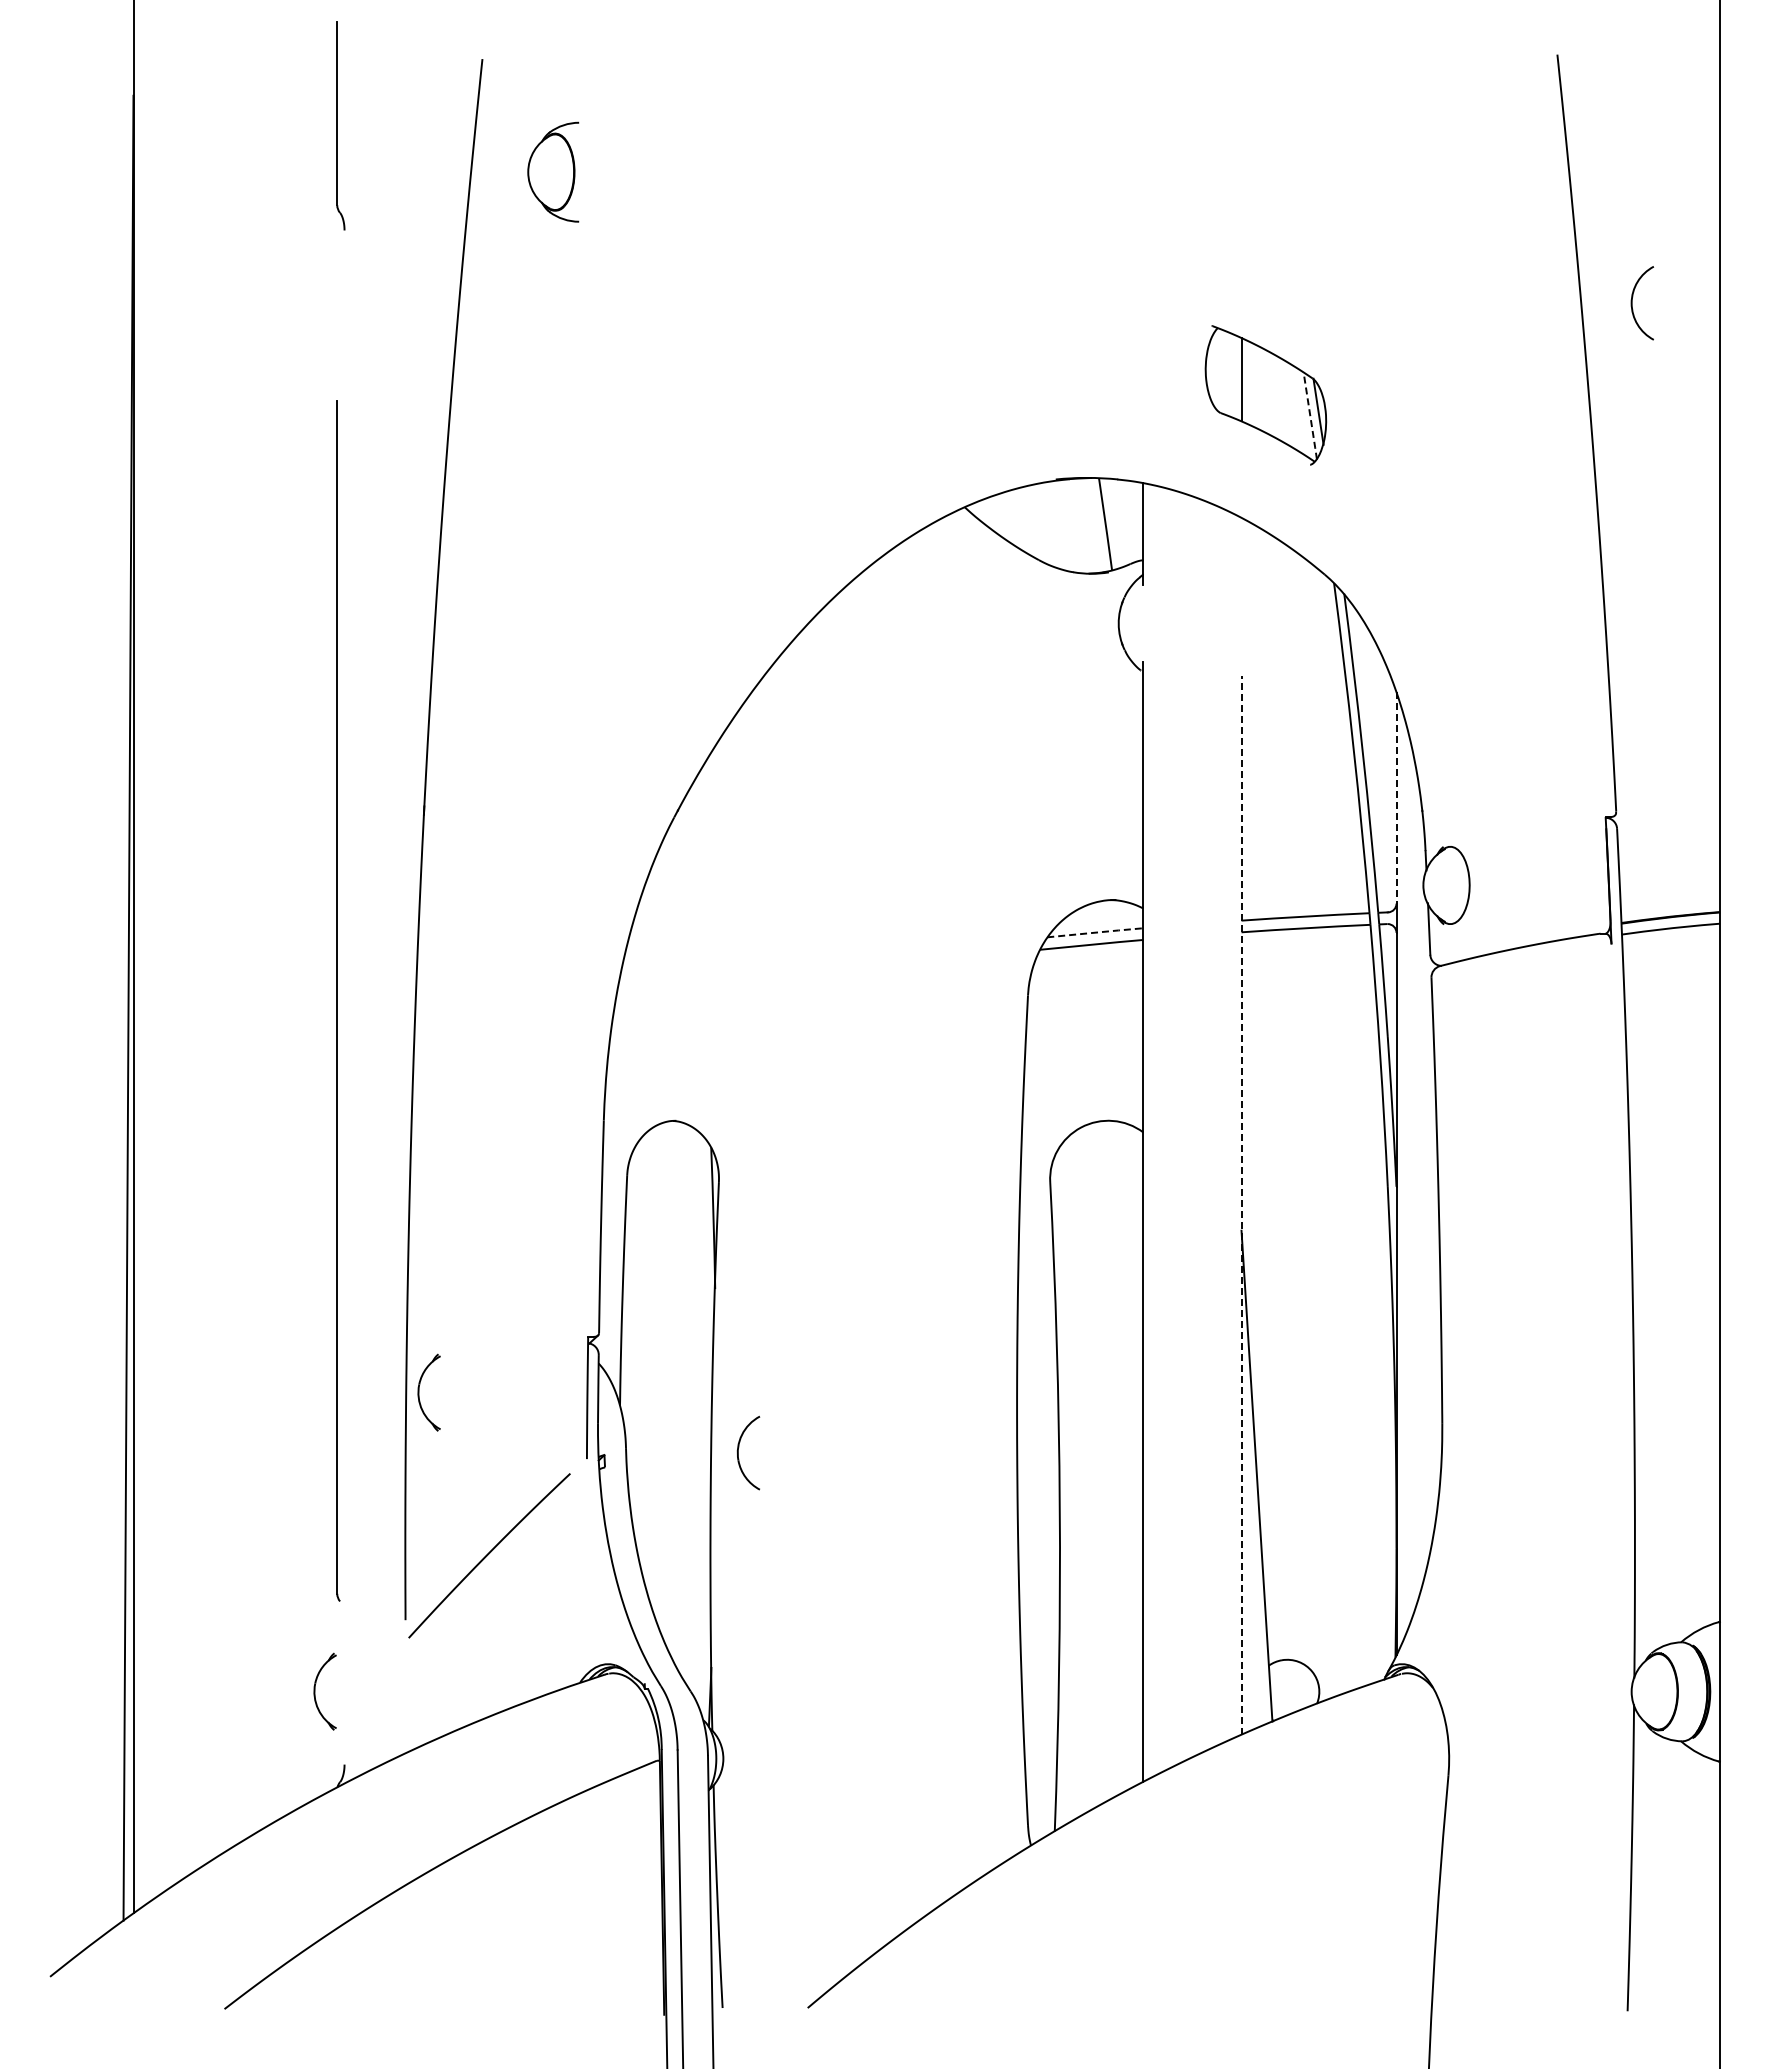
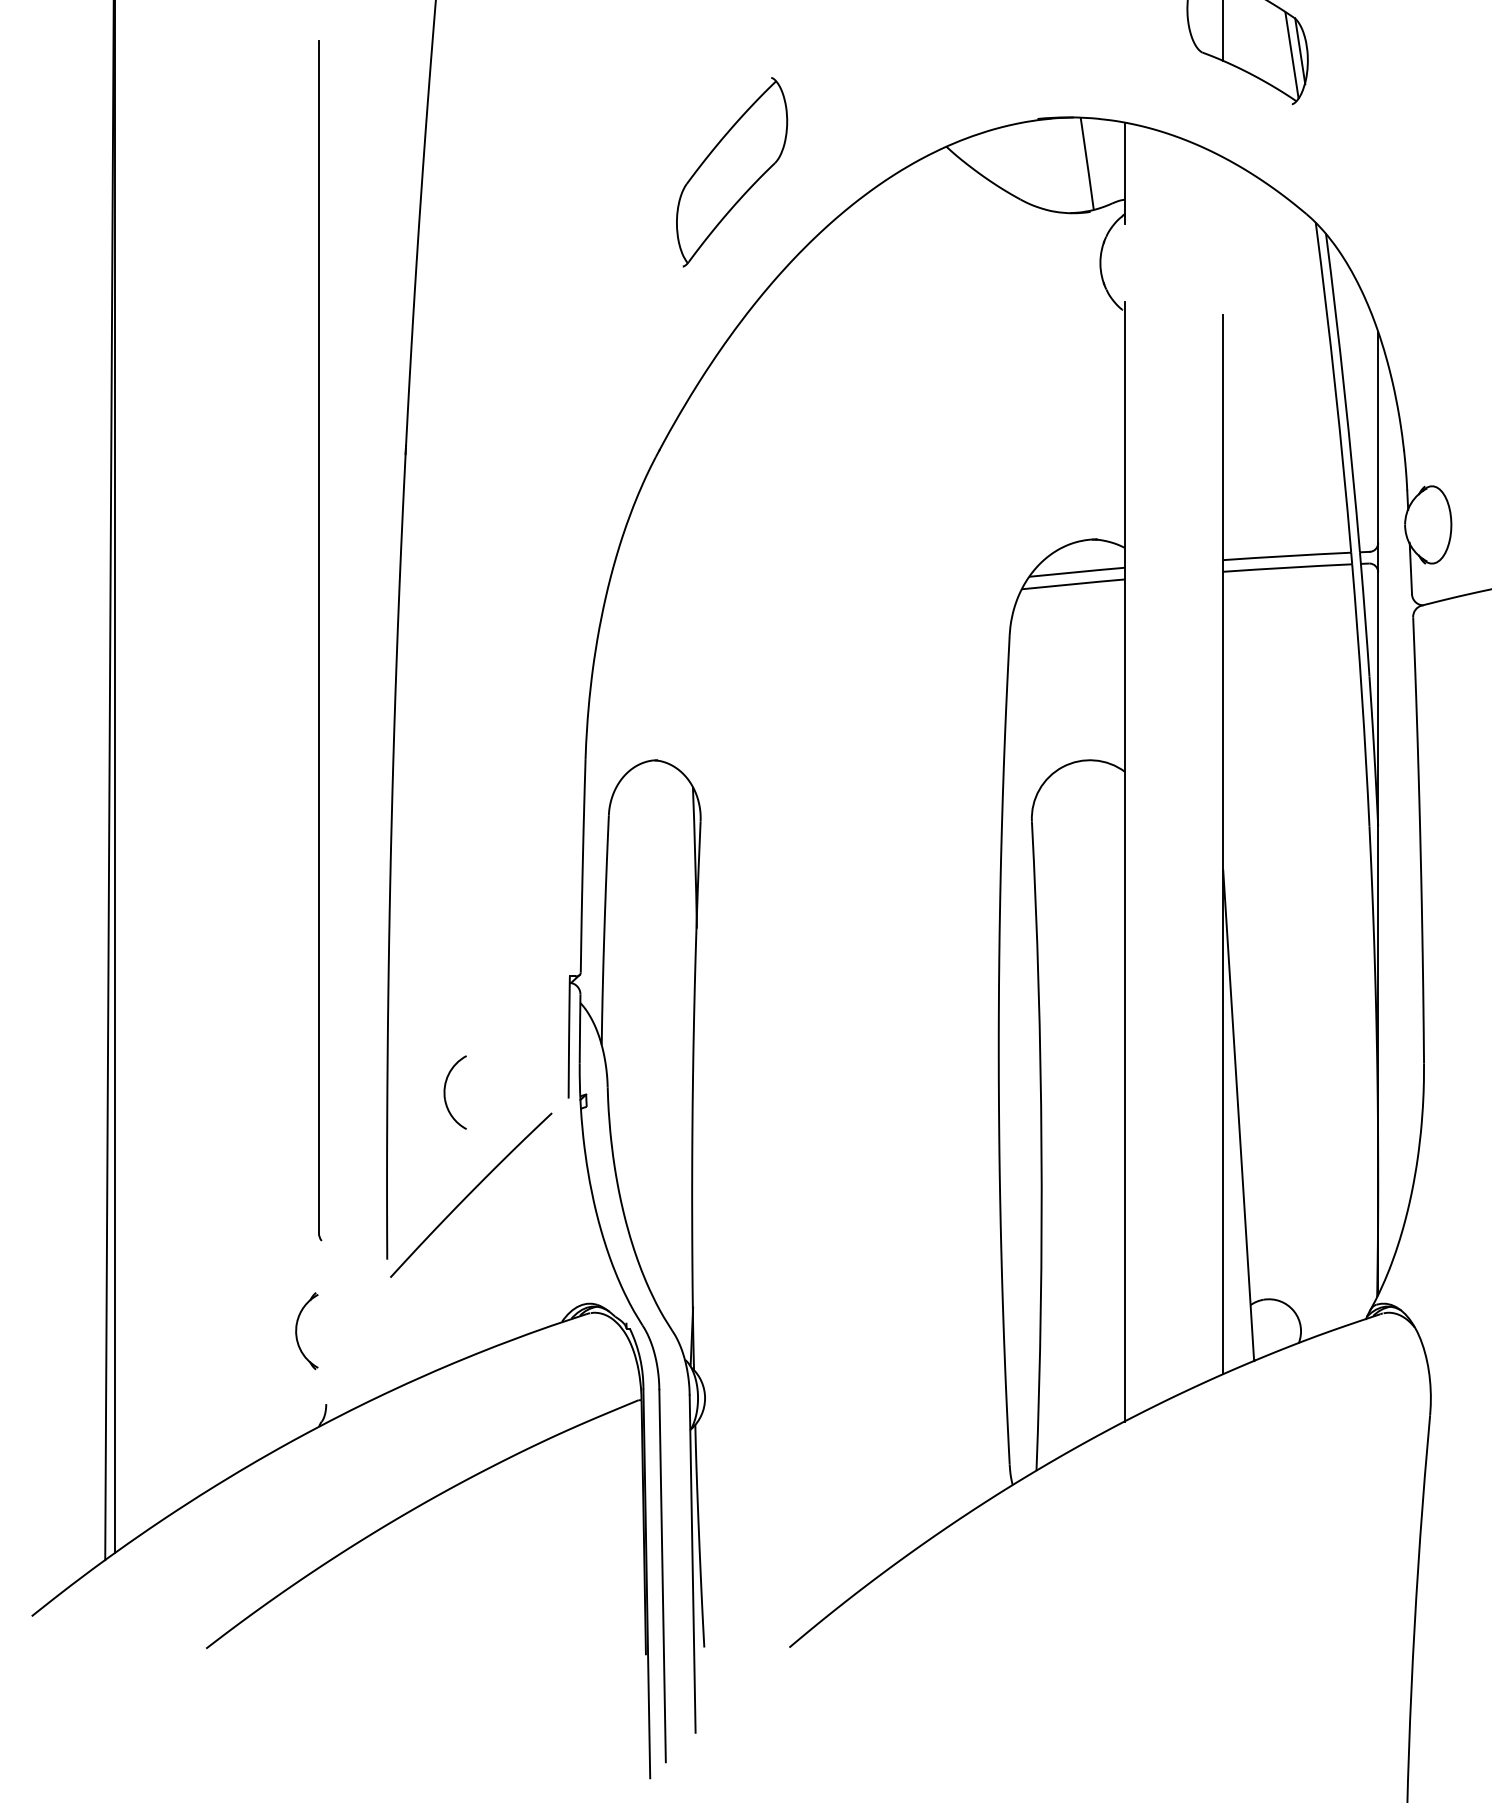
line: (1310, 416) -> (1292, 55), dashed -> solid
part: (750, 532) -> (732, 171), added
line: (1396, 797) -> (1378, 436), dashed -> solid
line: (1095, 932) -> (1077, 571), dashed -> solid
line: (1241, 1205) -> (1223, 844), dashed -> solid
part: (419, 1392) -> (401, 1031), removed
part: (738, 1452) -> (445, 1091), moved

